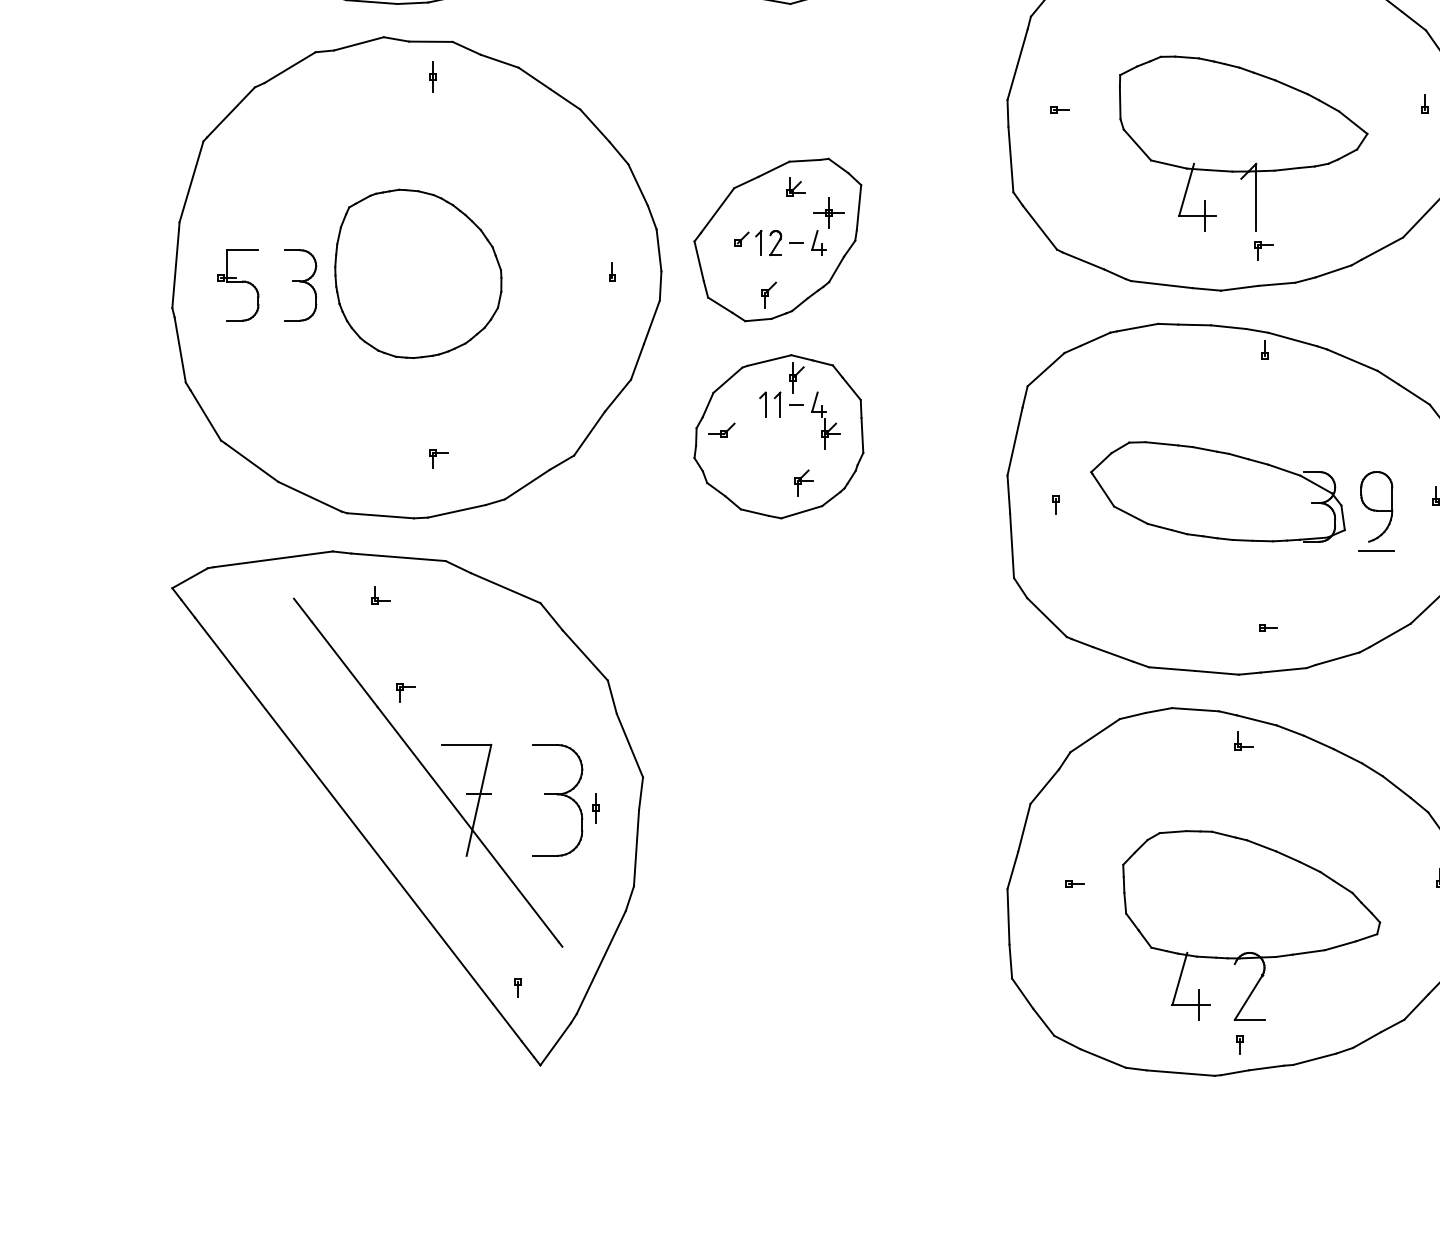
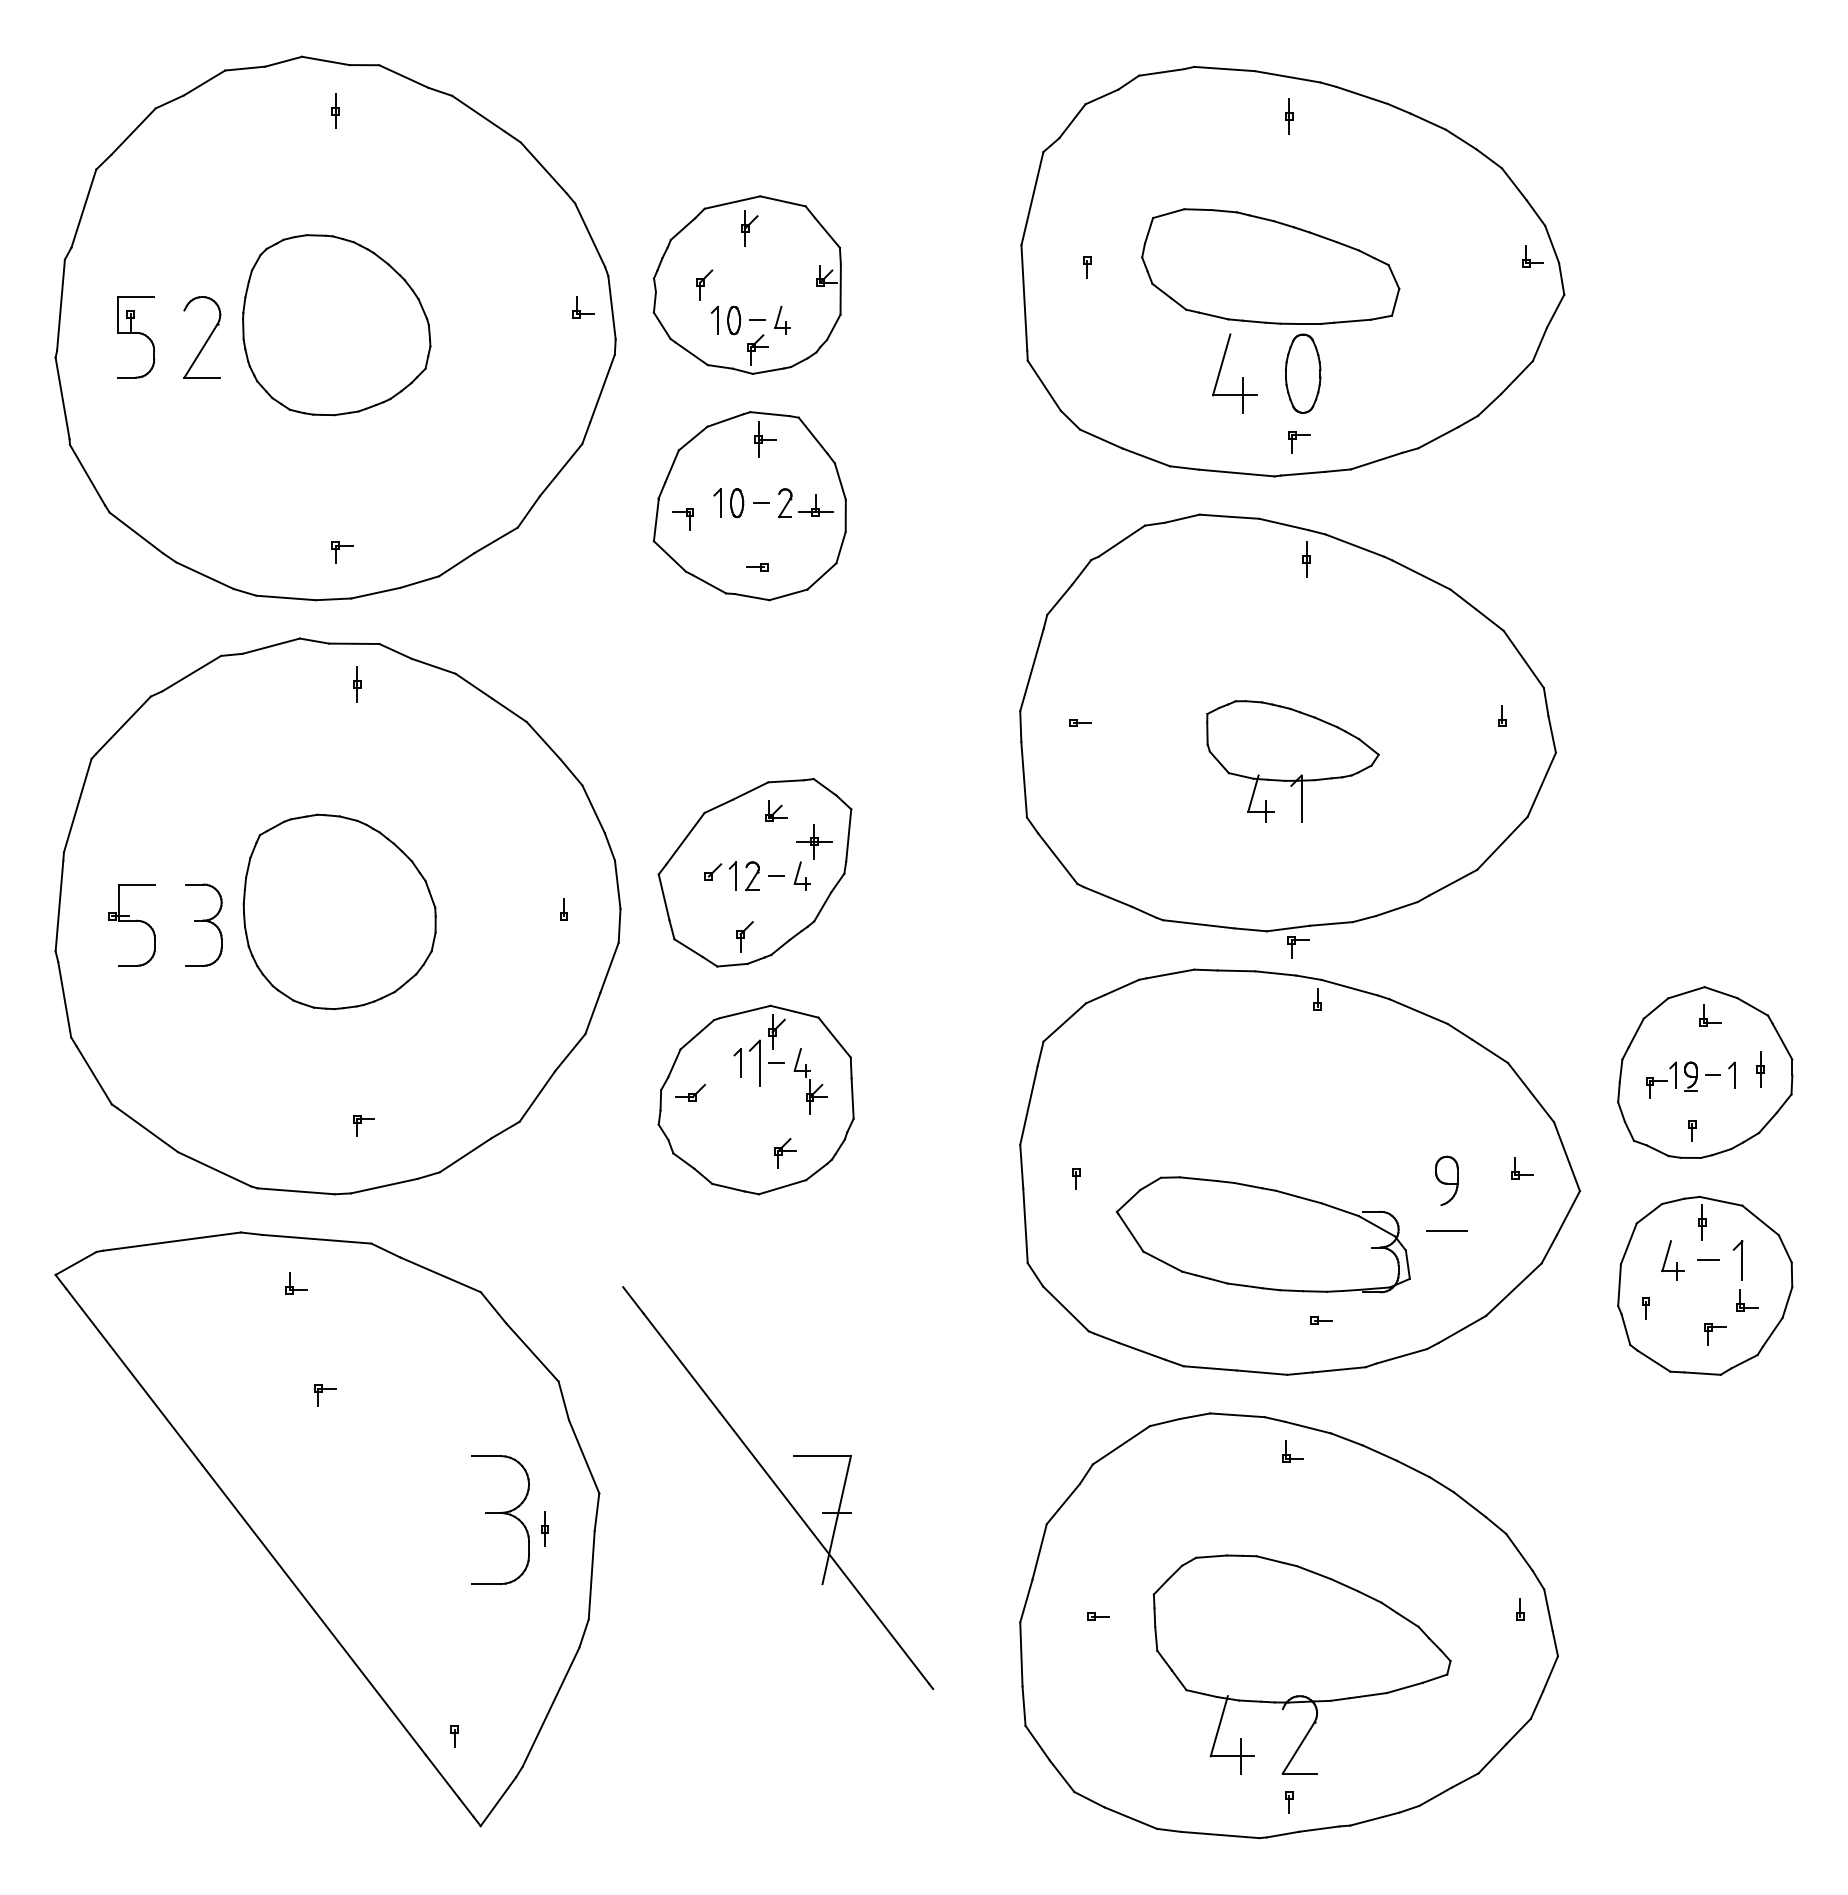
part: (1243, 143) -> (1292, 761), size x0.6
part: (1264, 251) -> (1298, 947), moved
part: (777, 404) -> (754, 1062), size x1.6
part: (1217, 491) -> (1262, 1234), moved
part: (1376, 506) -> (1446, 1180), size x0.6
part: (428, 772) -> (778, 1487), moved

